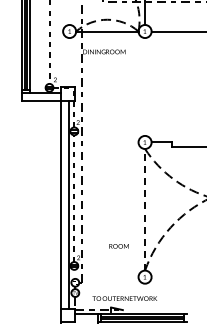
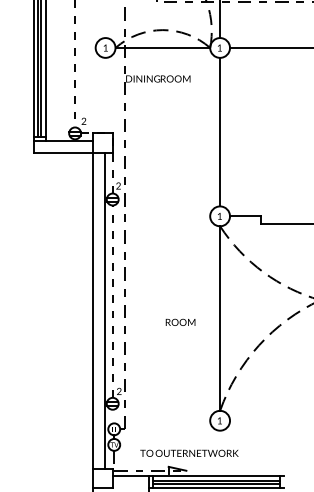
line: (145, 86) -> (220, 131), added
line: (145, 209) -> (220, 318), dashed -> solid
text: (118, 246) -> (179, 322), moved

